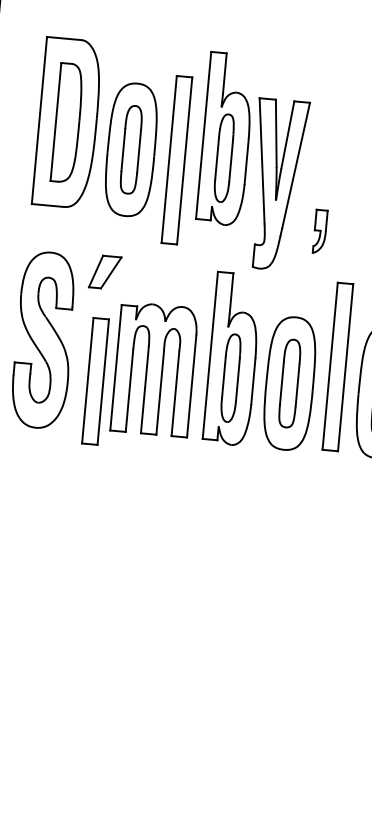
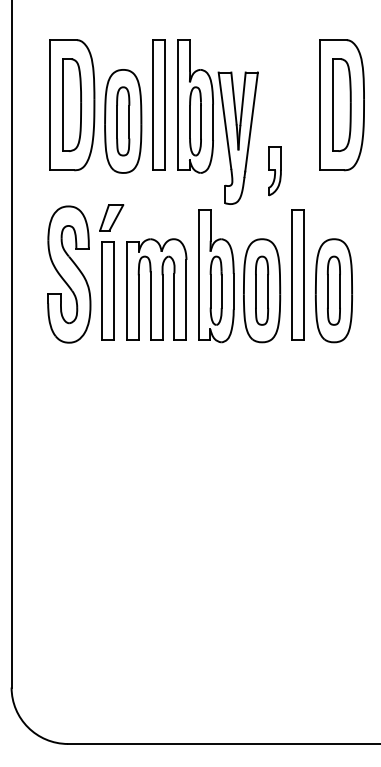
part: (176, 159) -> (158, 104), moved
part: (319, 231) -> (274, 171), size x1.43
part: (95, 381) -> (107, 290), moved

